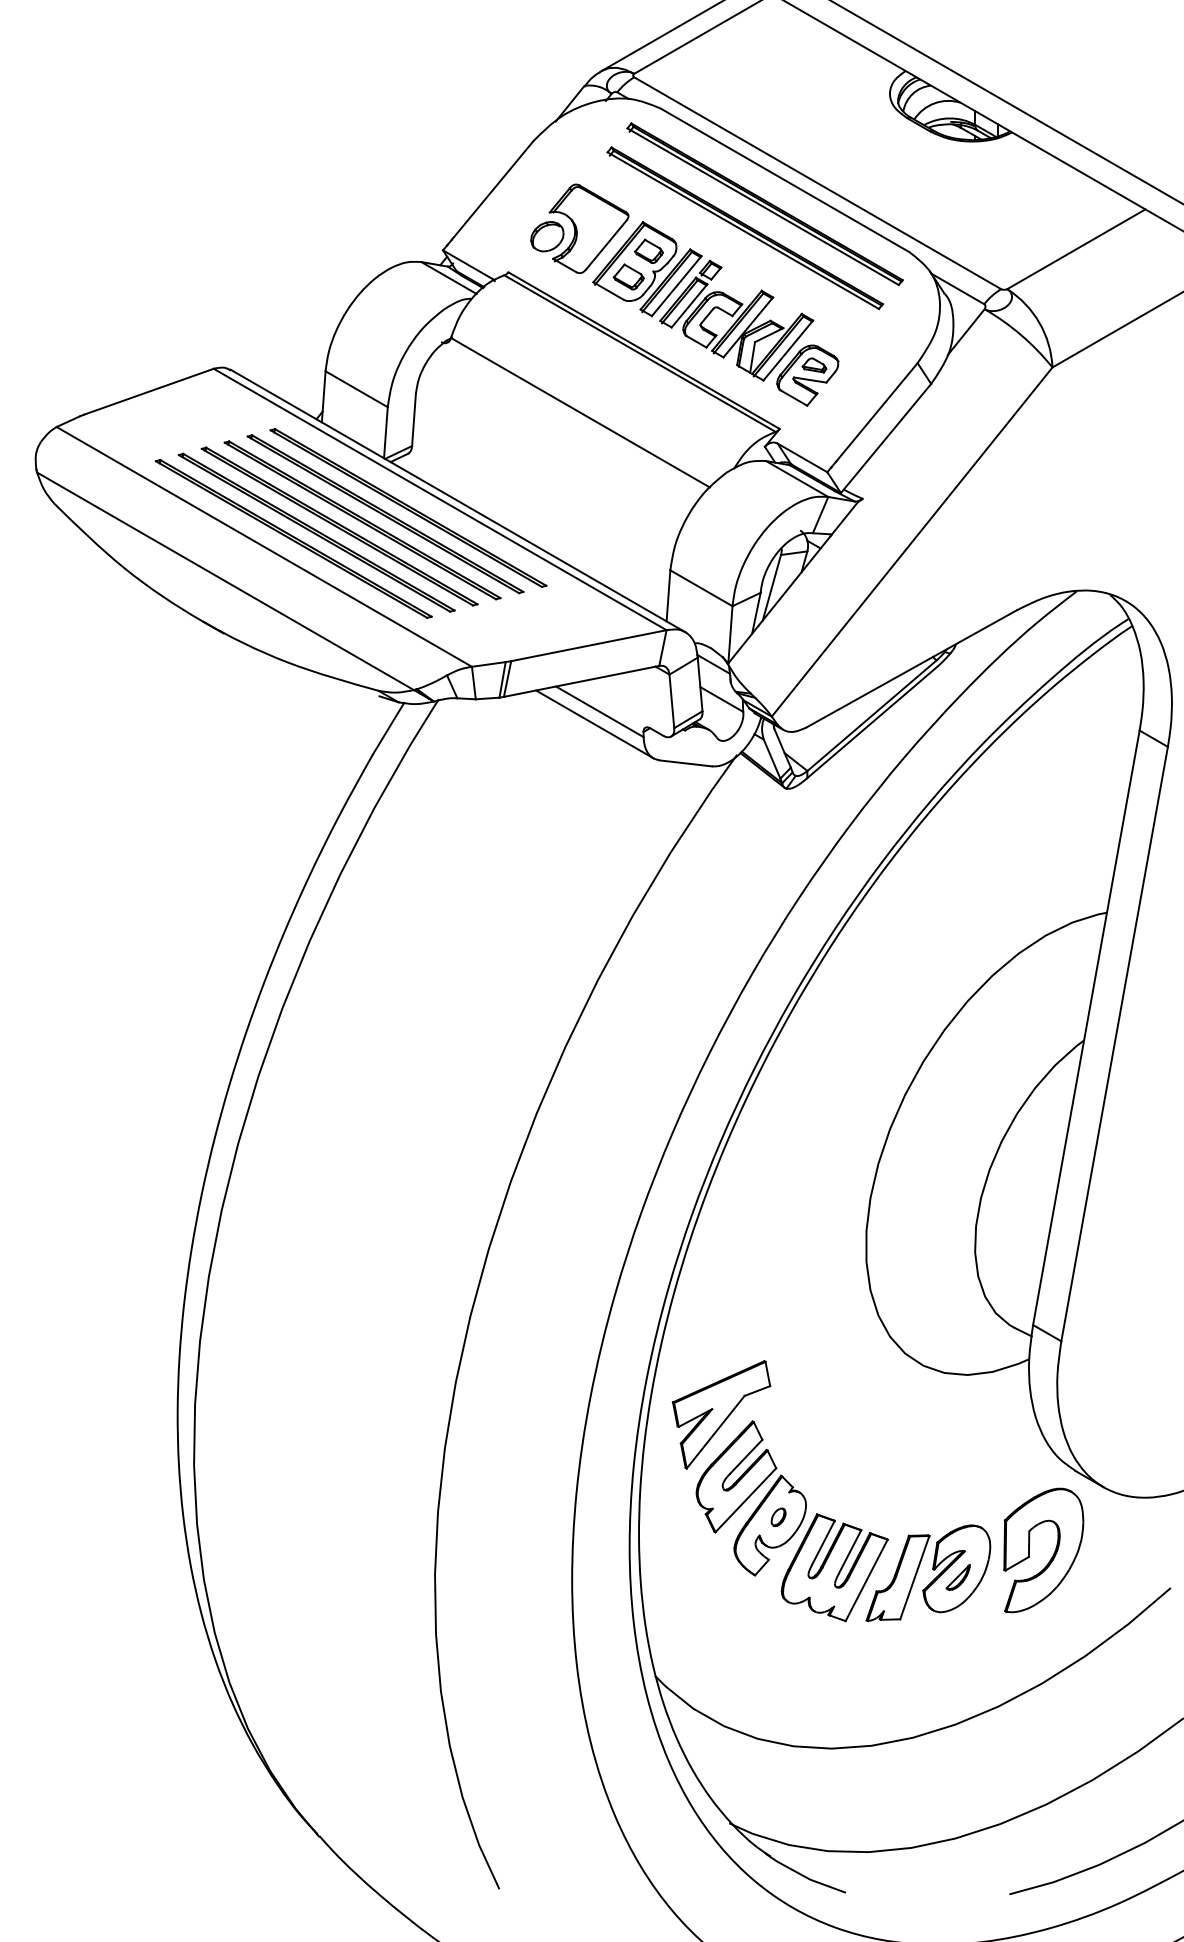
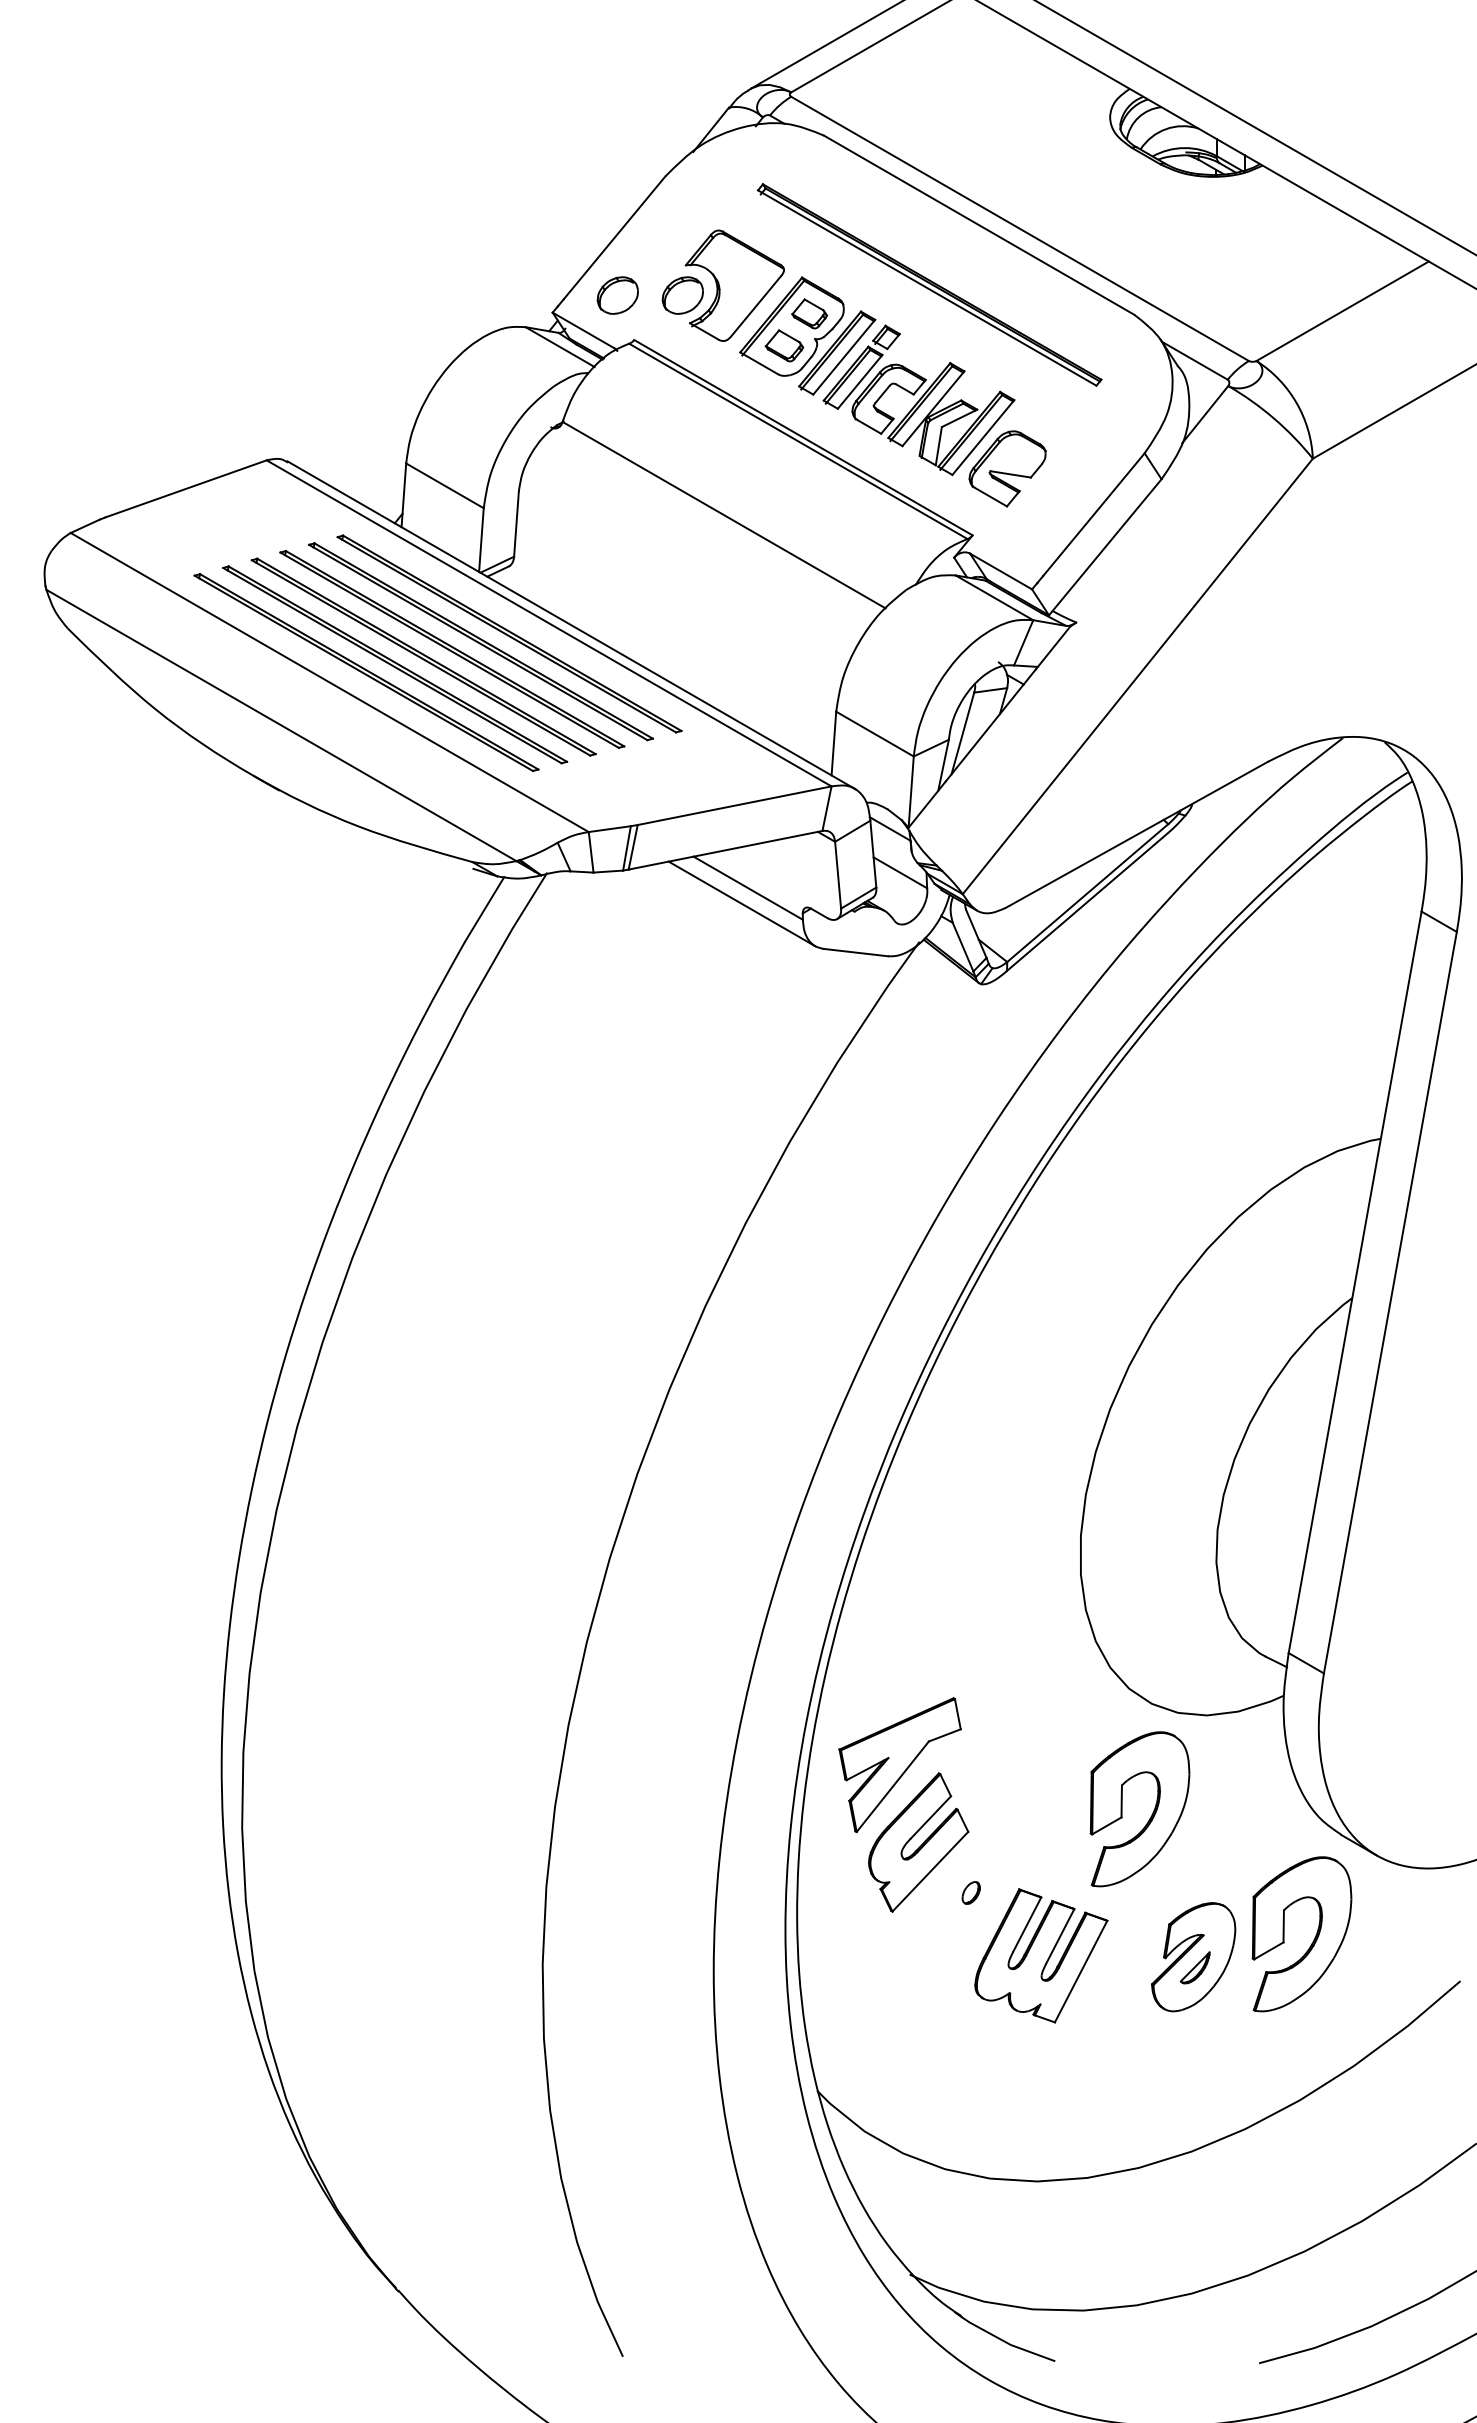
part: (765, 203) -> (954, 254), removed
part: (494, 236) -> (617, 295), added
part: (814, 364) -> (1015, 455), removed
part: (923, 1454) -> (1151, 1814), added
part: (769, 1525) -> (960, 1903), removed
part: (898, 1577) -> (1120, 1968), removed

